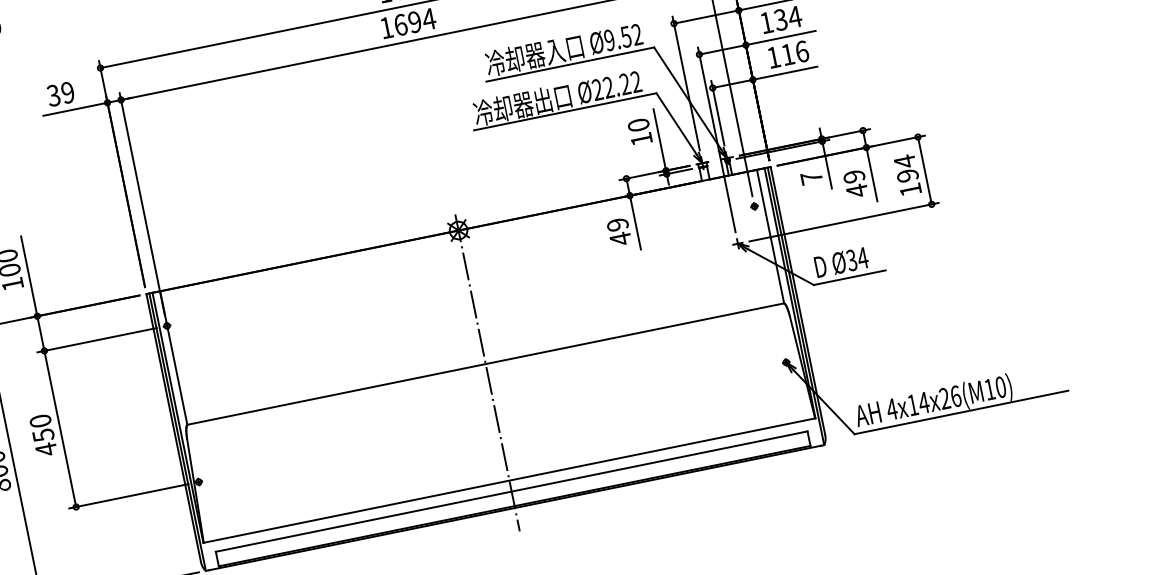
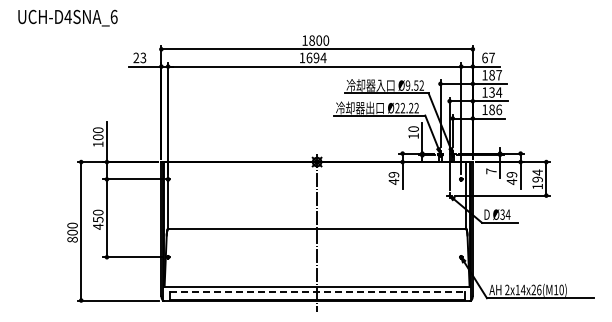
text: (786, 54) -> (491, 109), 116 -> 186
text: (60, 95) -> (139, 58), 39 -> 23
text: (890, 408) -> (506, 289), 4x14x26(M10) -> 2x14x26(M10)
line: (512, 491) -> (317, 292), solid -> dashed

